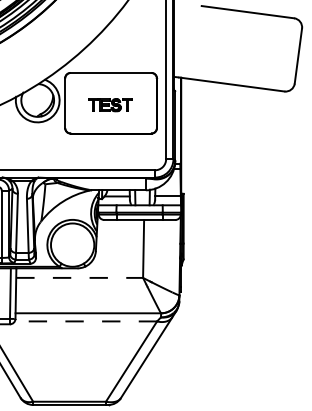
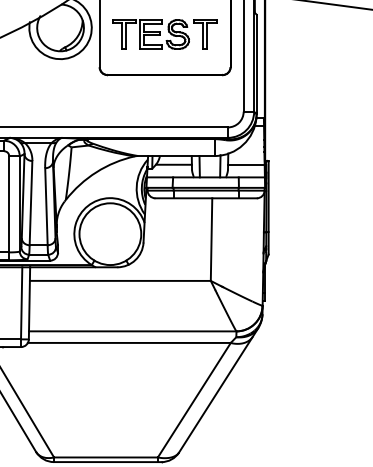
part: (110, 105) -> (164, 35), size x1.67
line: (80, 277) -> (121, 280), dashed -> solid
line: (85, 321) -> (128, 343), dashed -> solid

